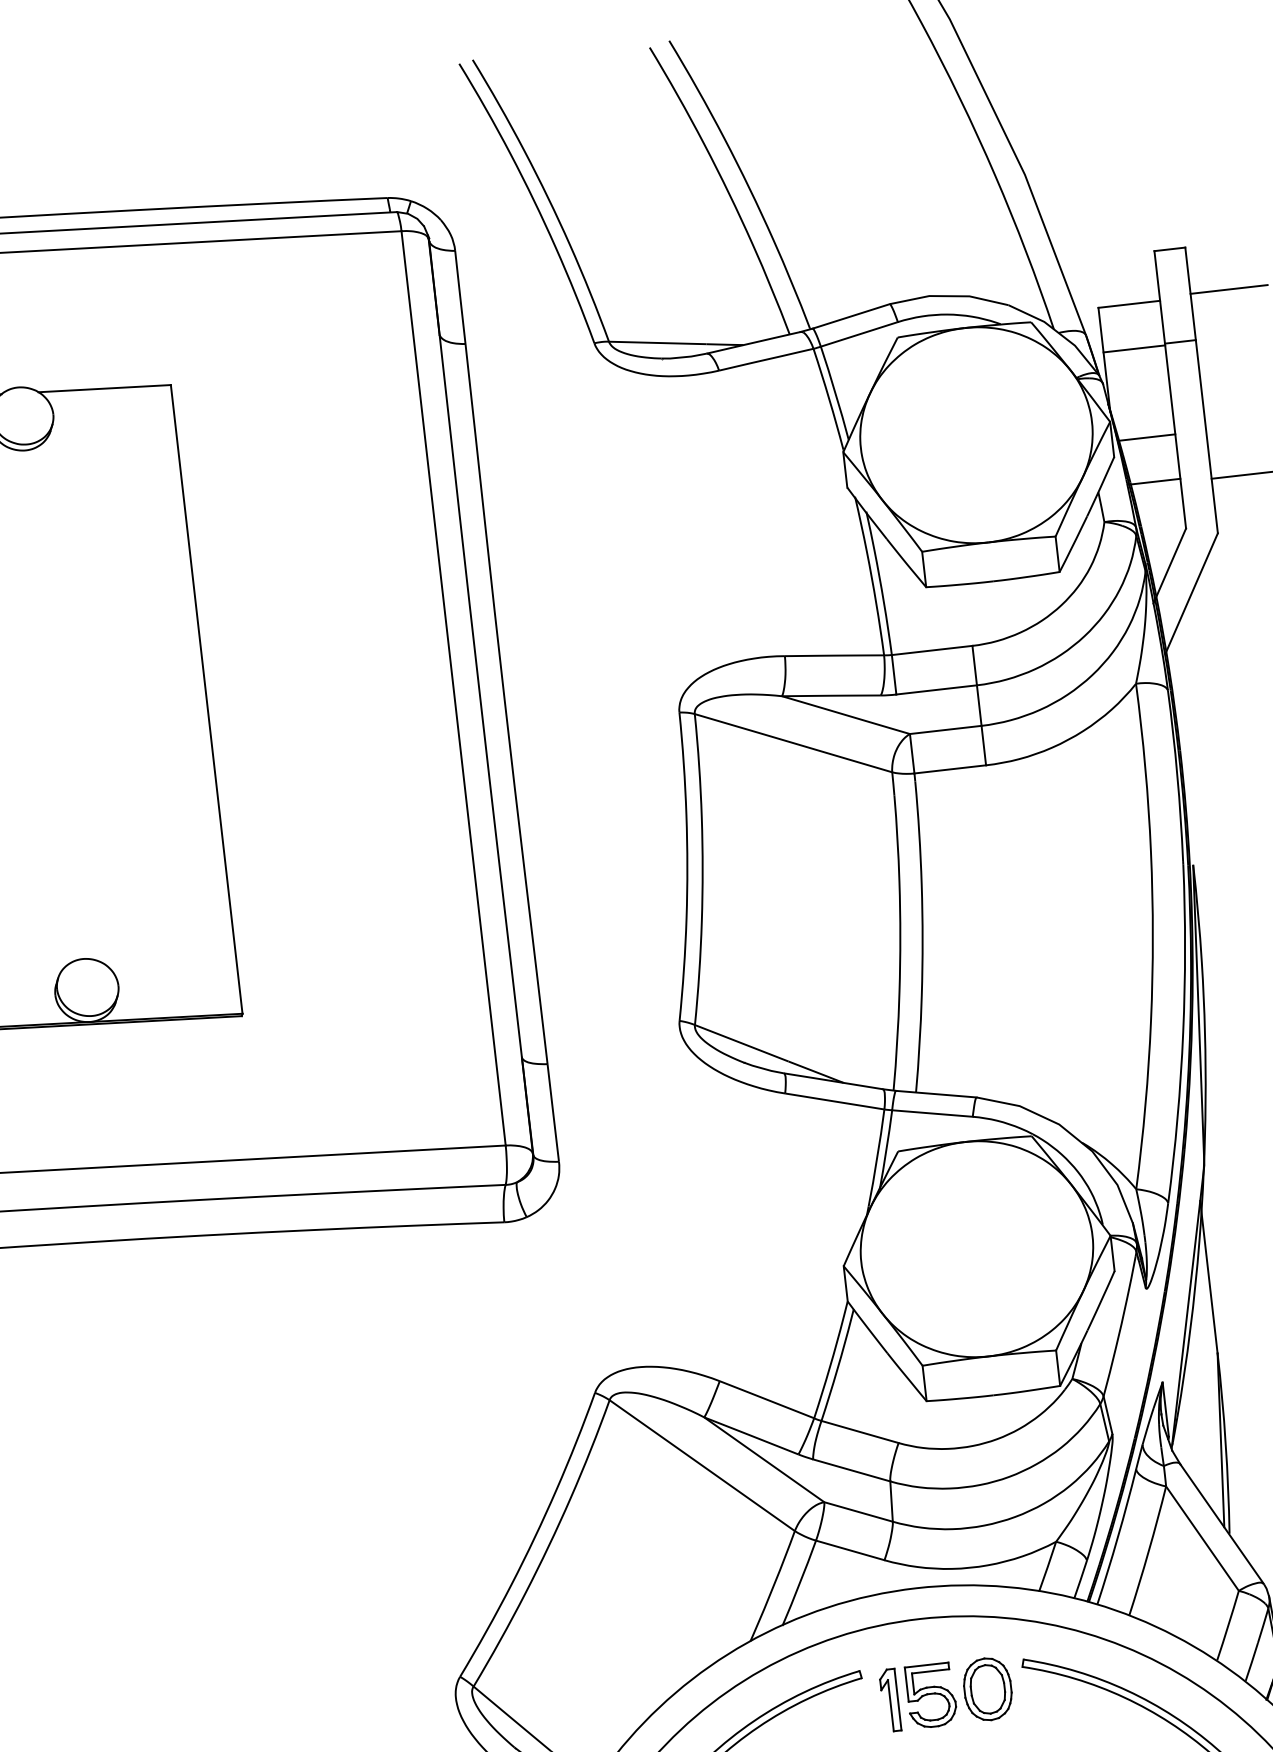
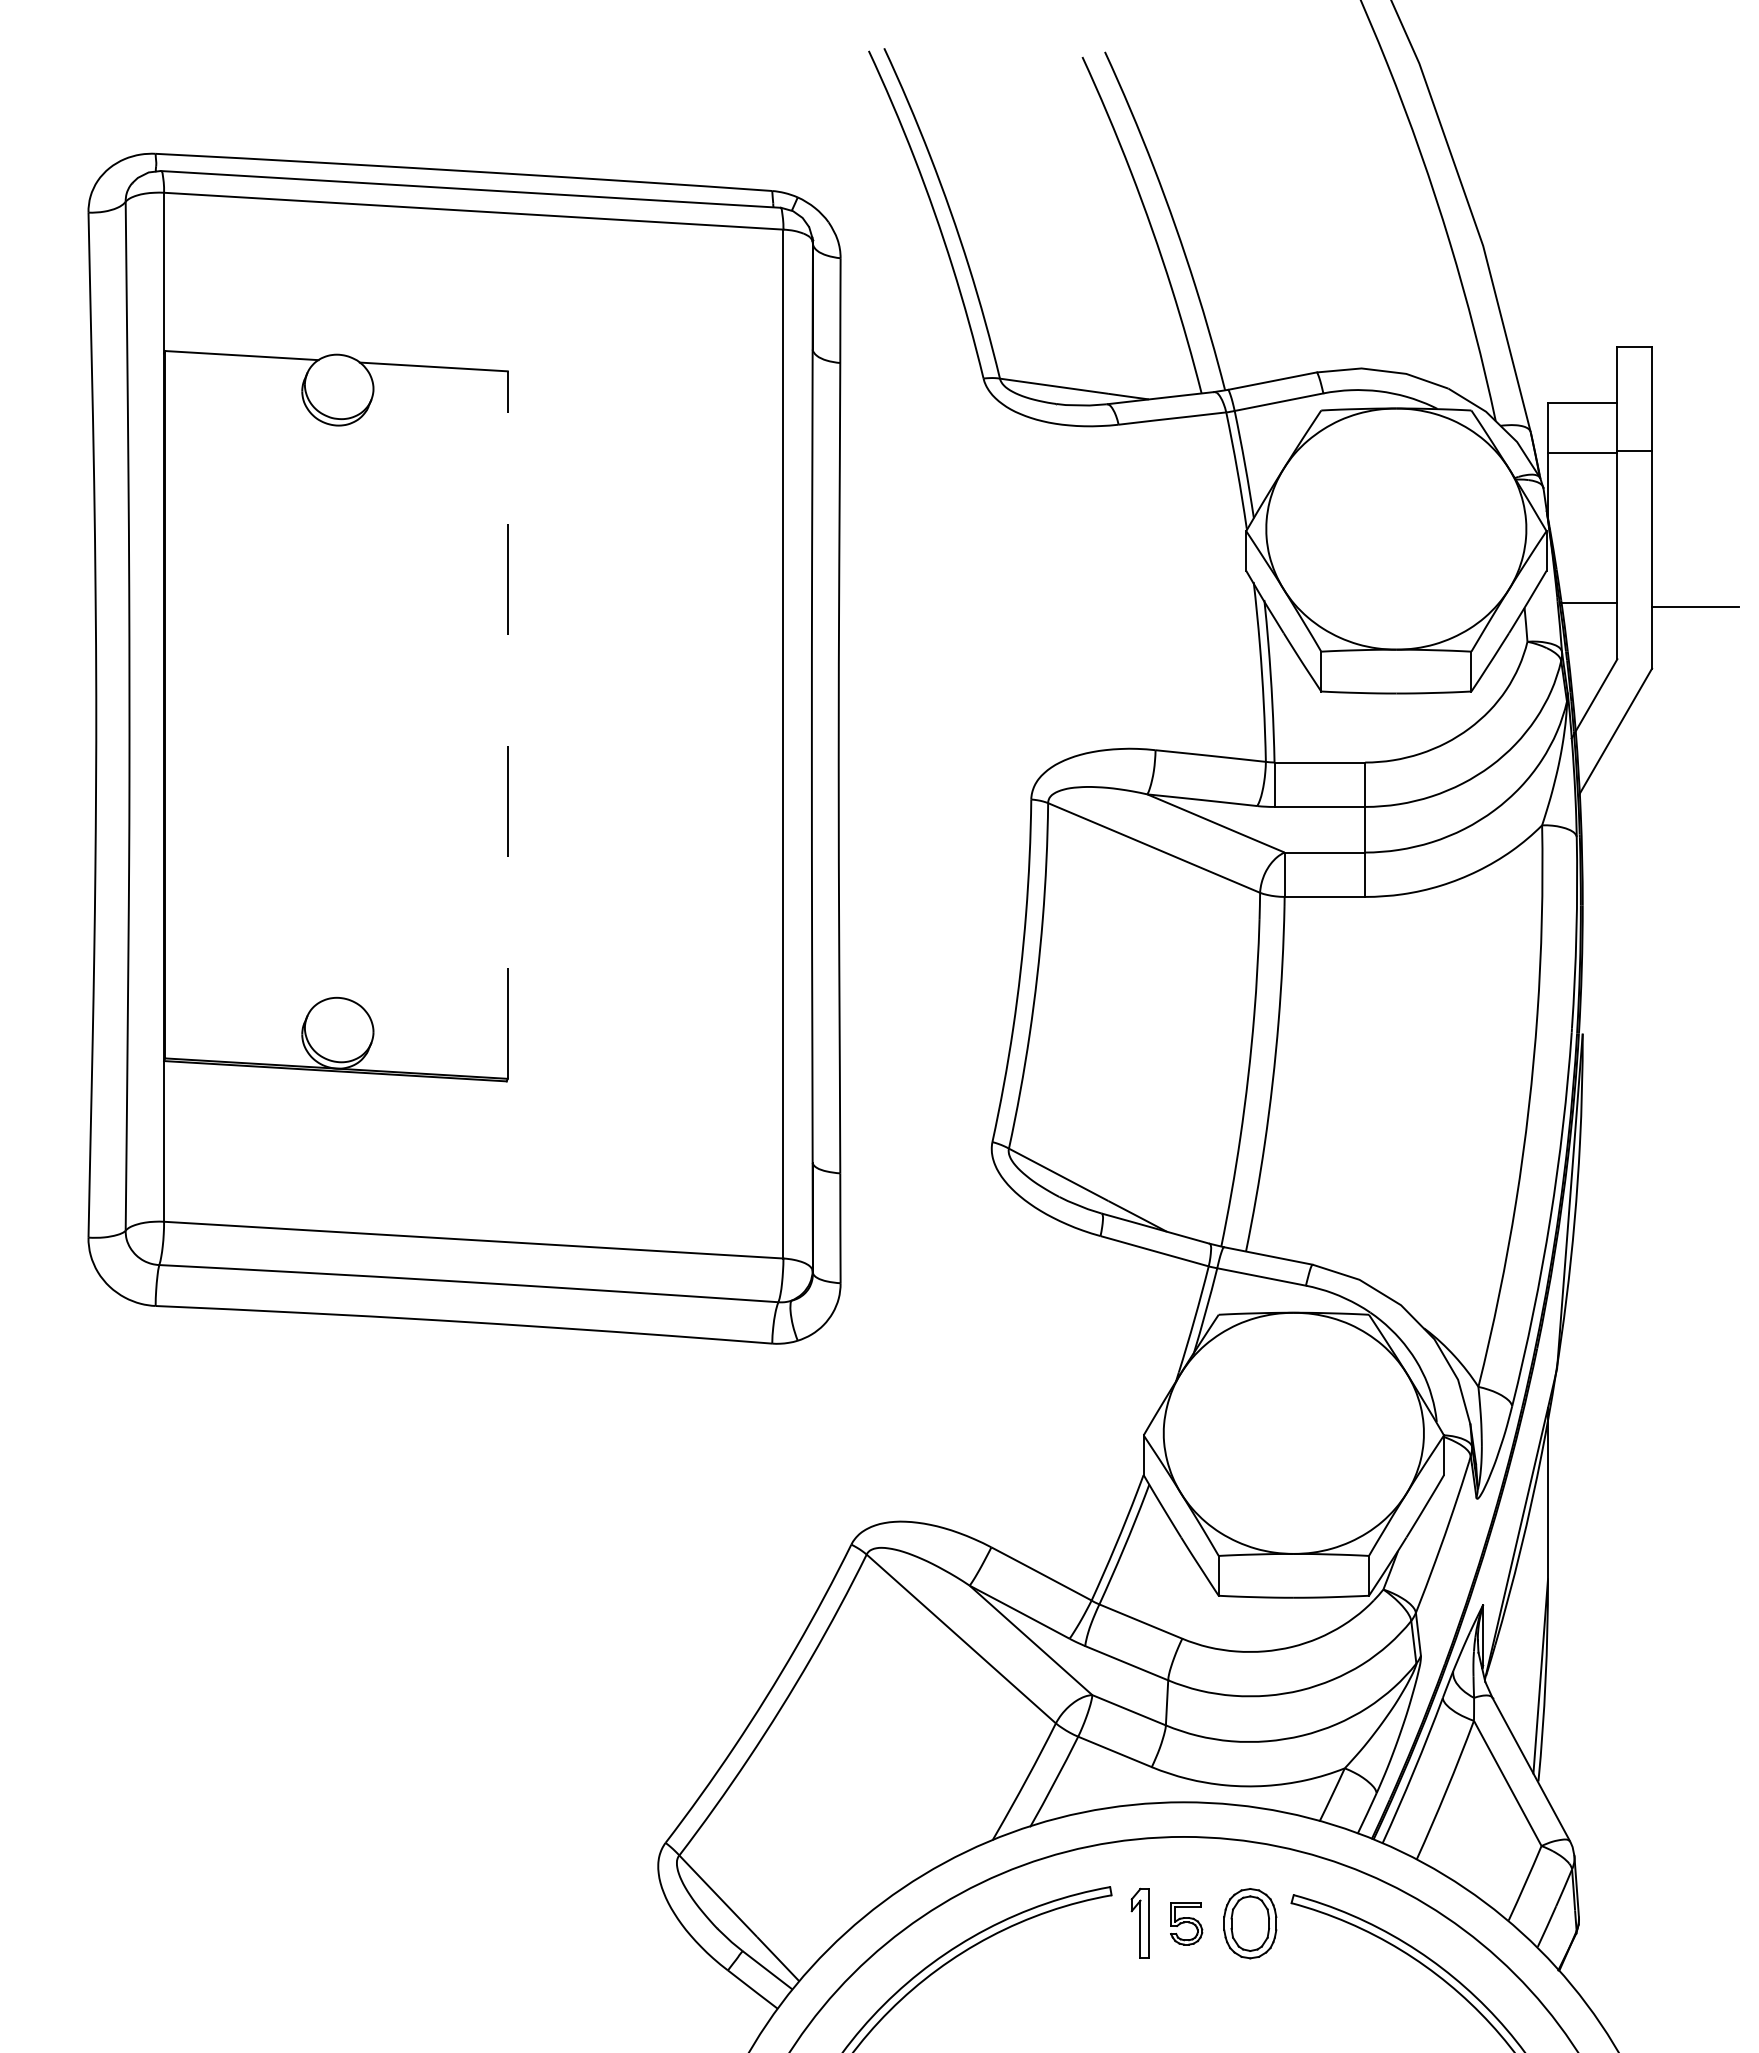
line: (1229, 289) -> (1695, 399), removed
line: (1146, 437) -> (1584, 553), removed
line: (206, 699) -> (507, 725), solid -> dashed
part: (931, 1695) -> (1186, 1923), size x0.6

